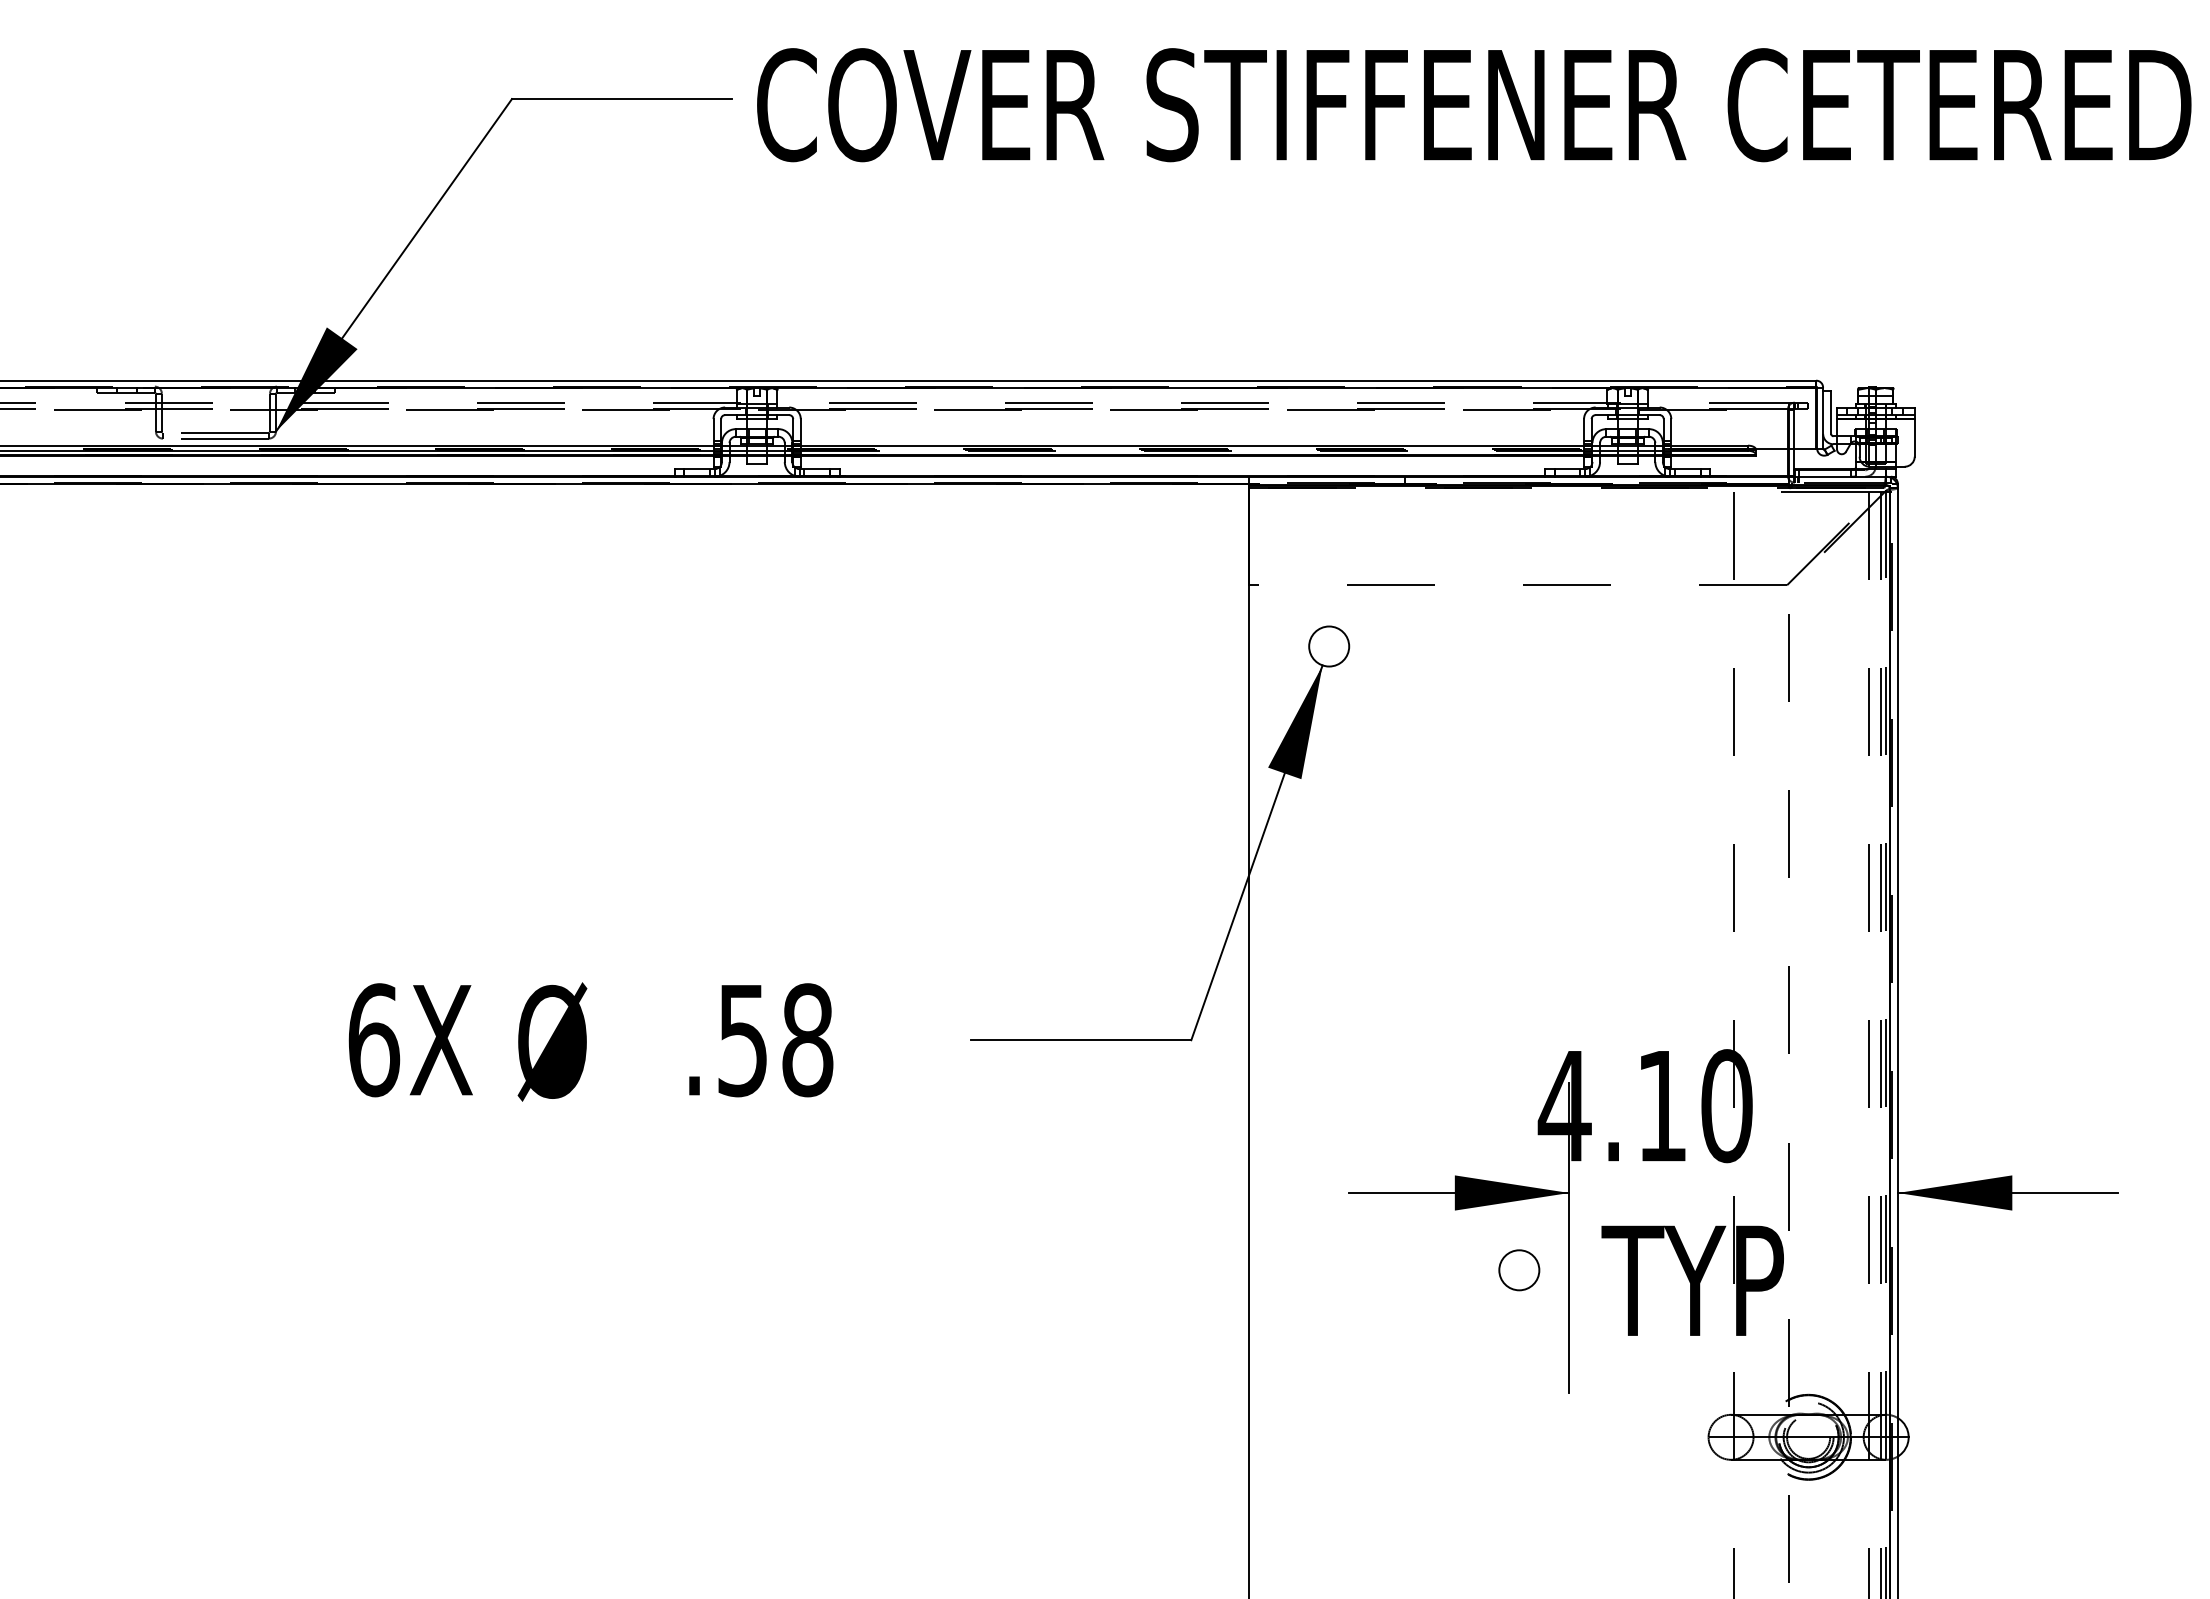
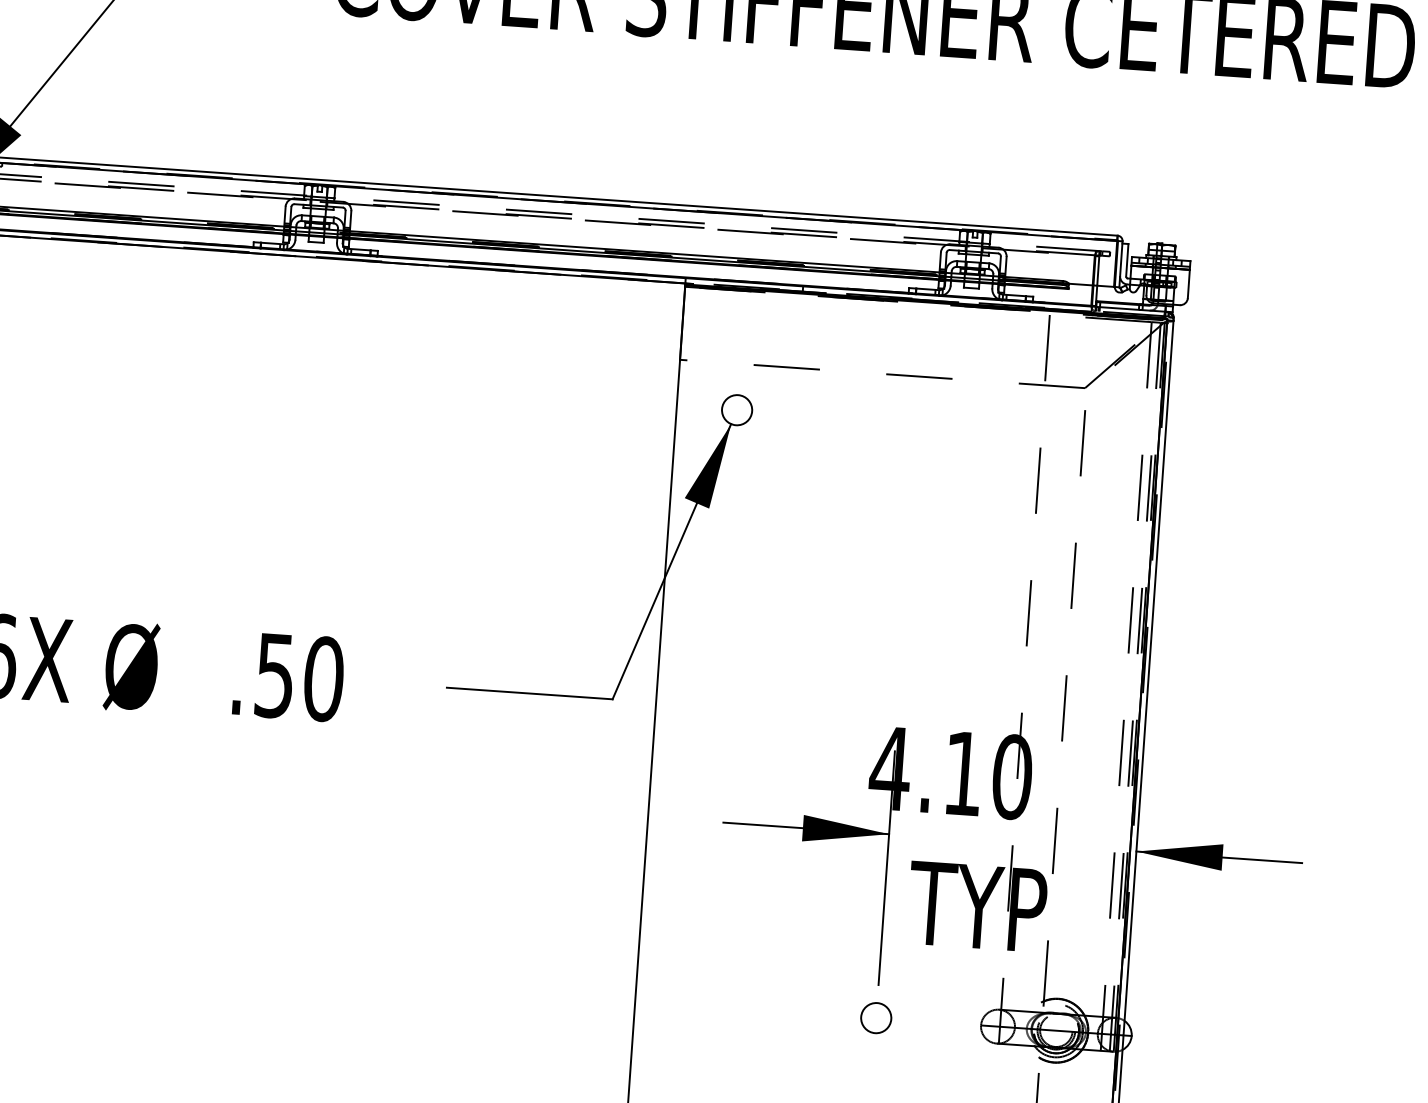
line: (1192, 450) -> (644, 255), dashed -> solid
text: (807, 1040) -> (323, 679), .58 -> .50
circle: (1519, 1270) -> (876, 1018), moved

